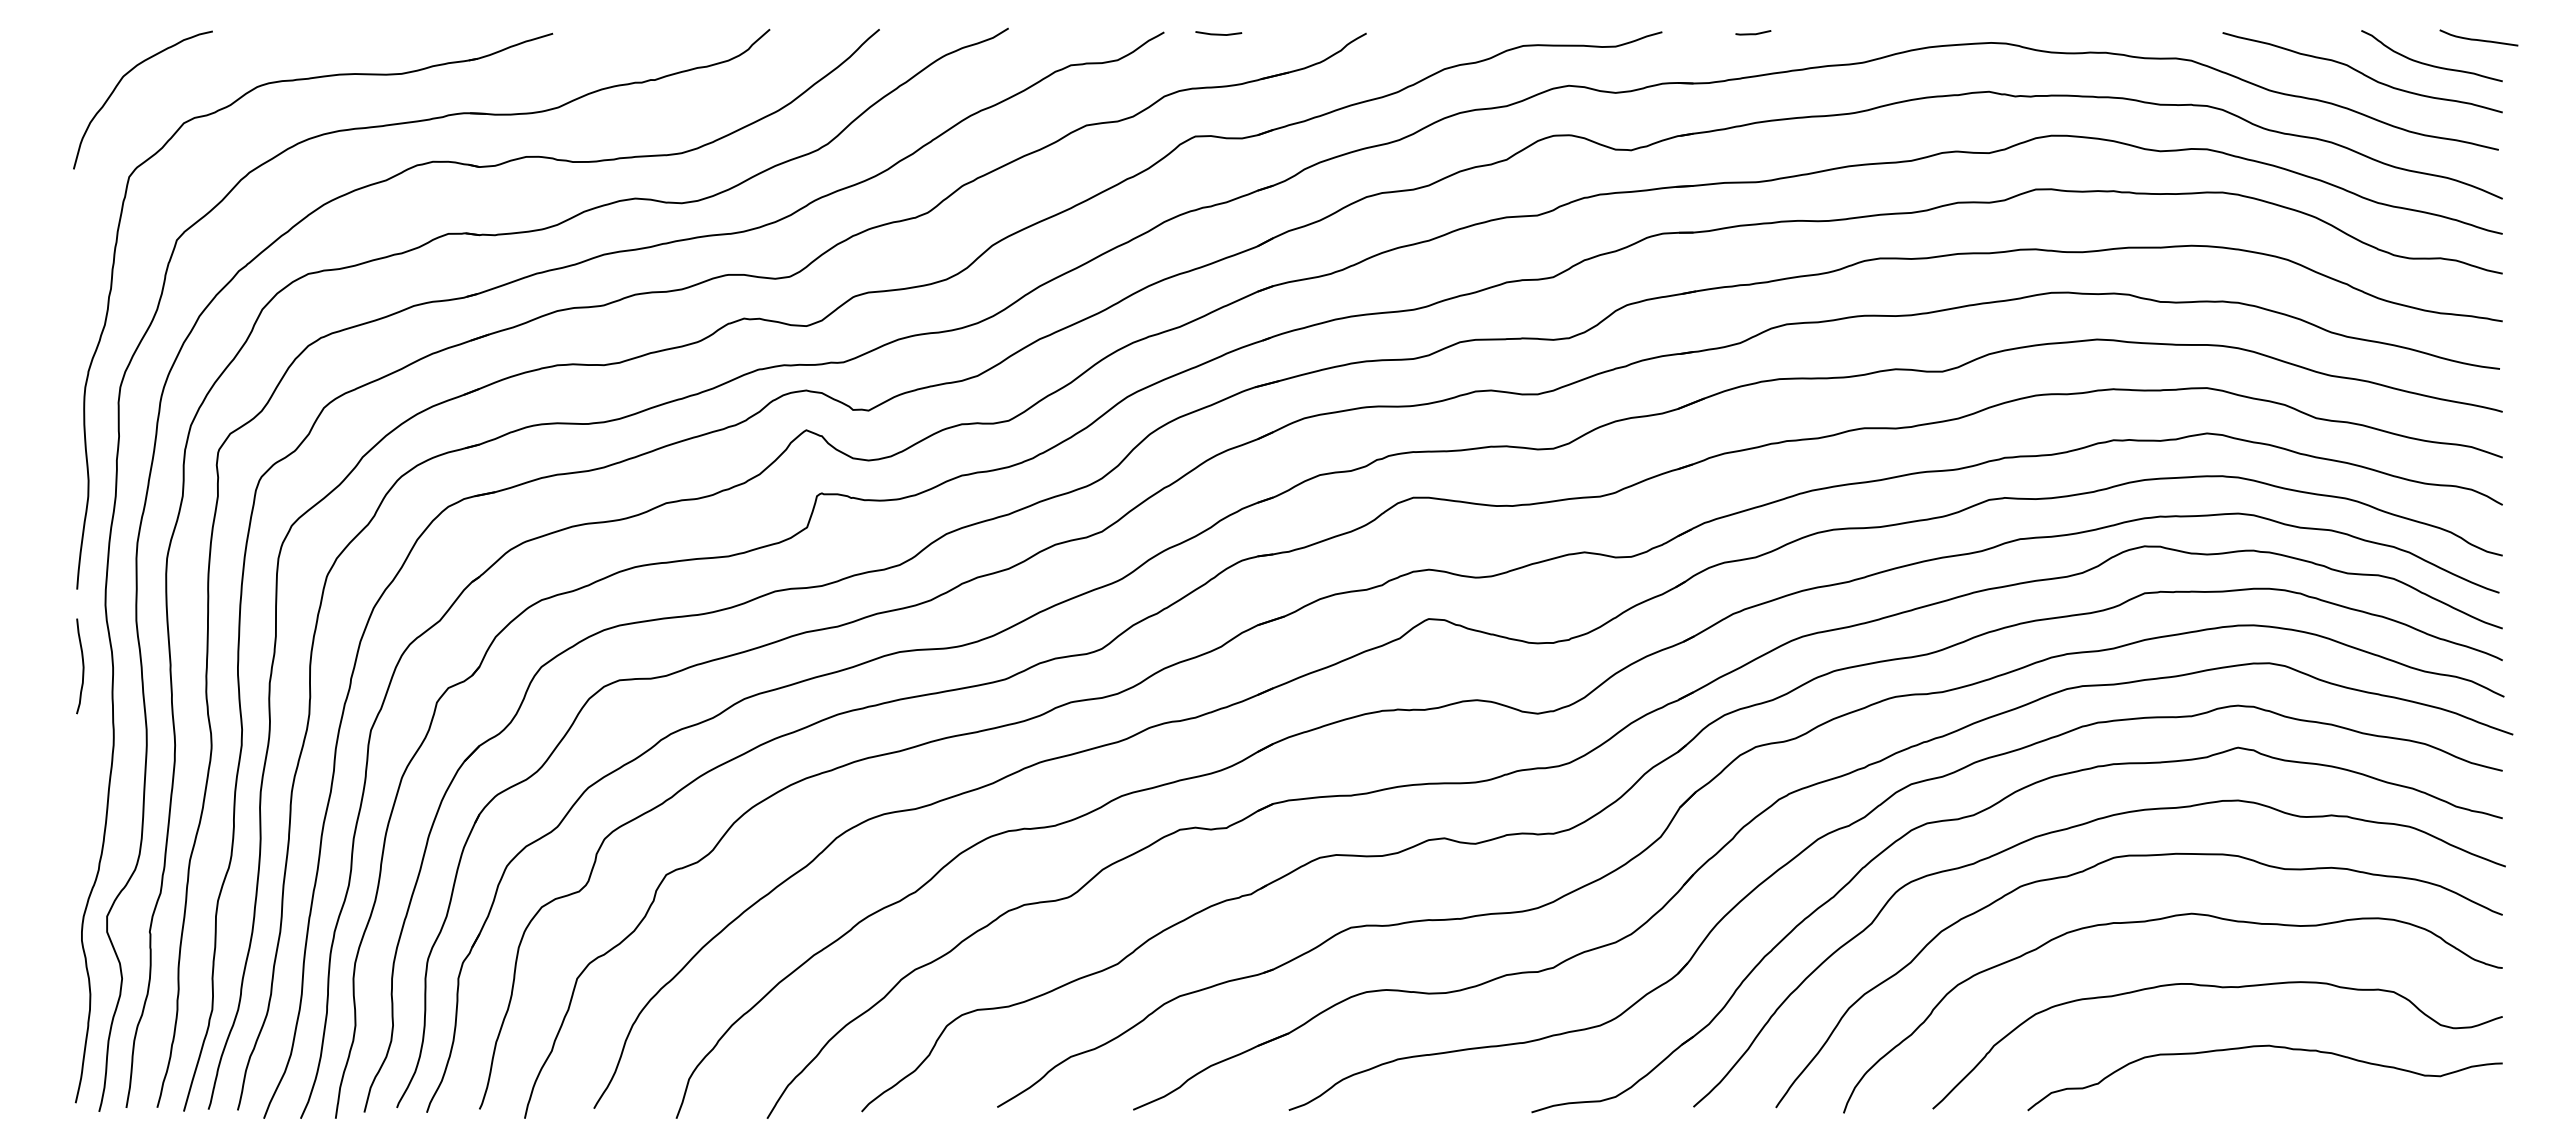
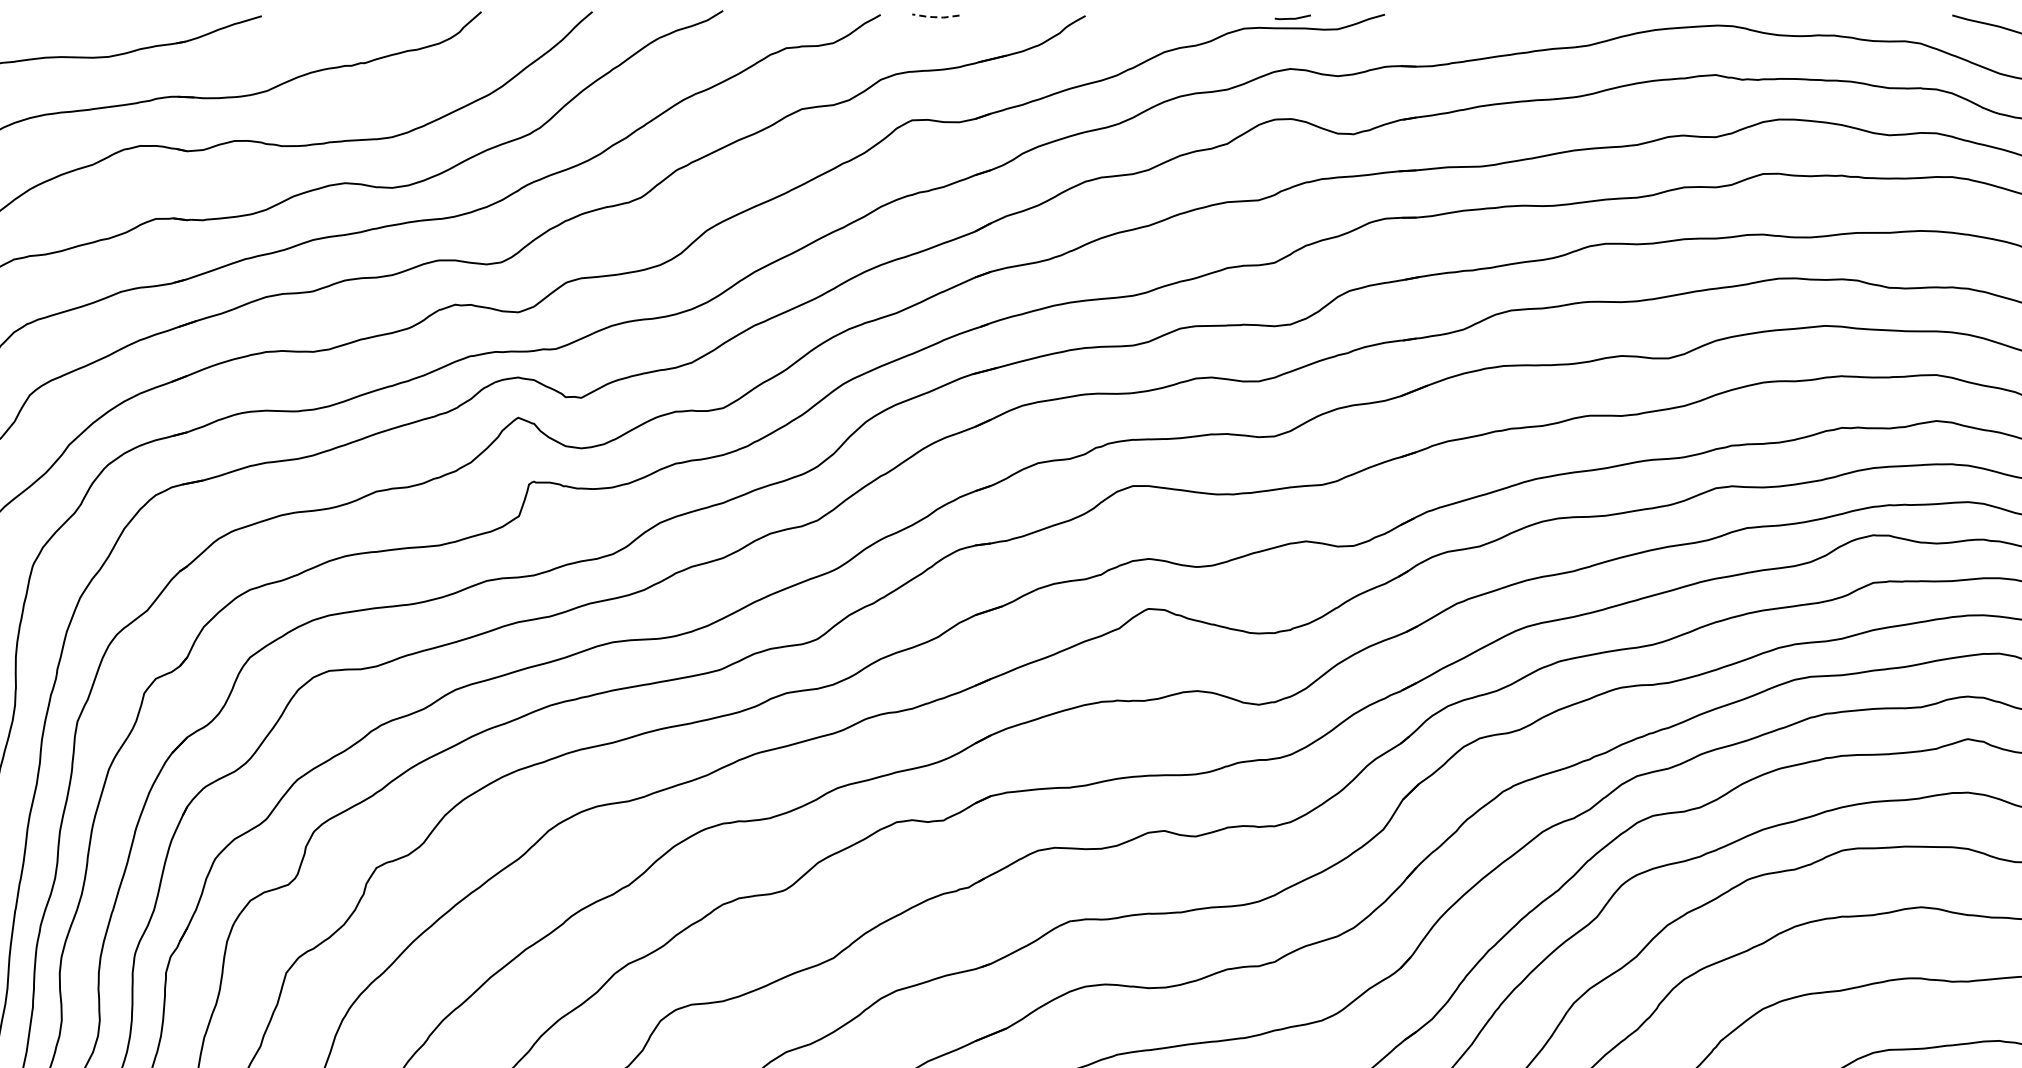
line: (1753, 33) -> (1293, 18), moved
line: (1218, 34) -> (935, 17), solid -> dashed

